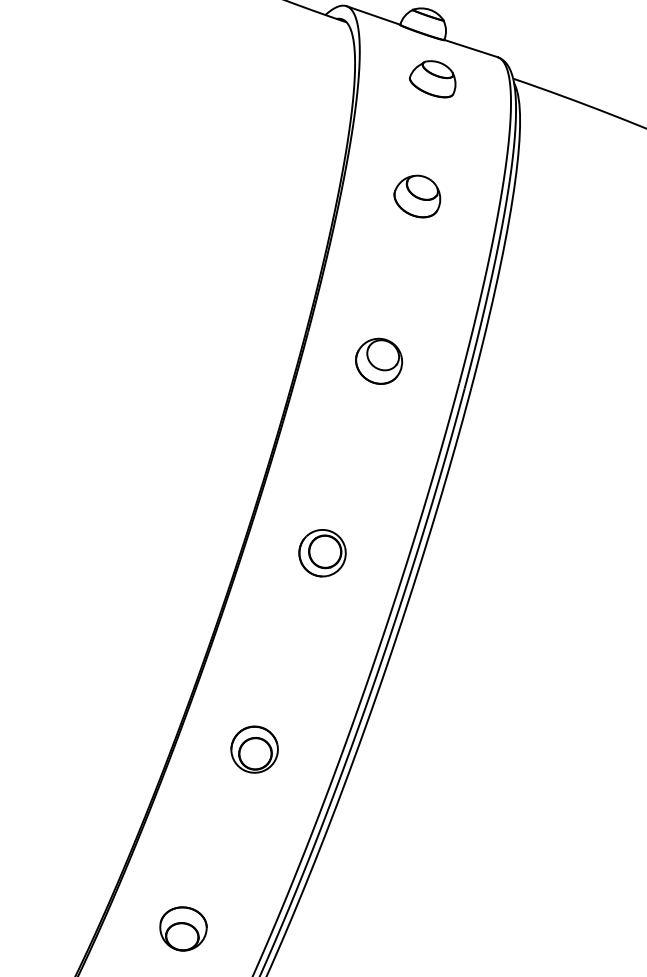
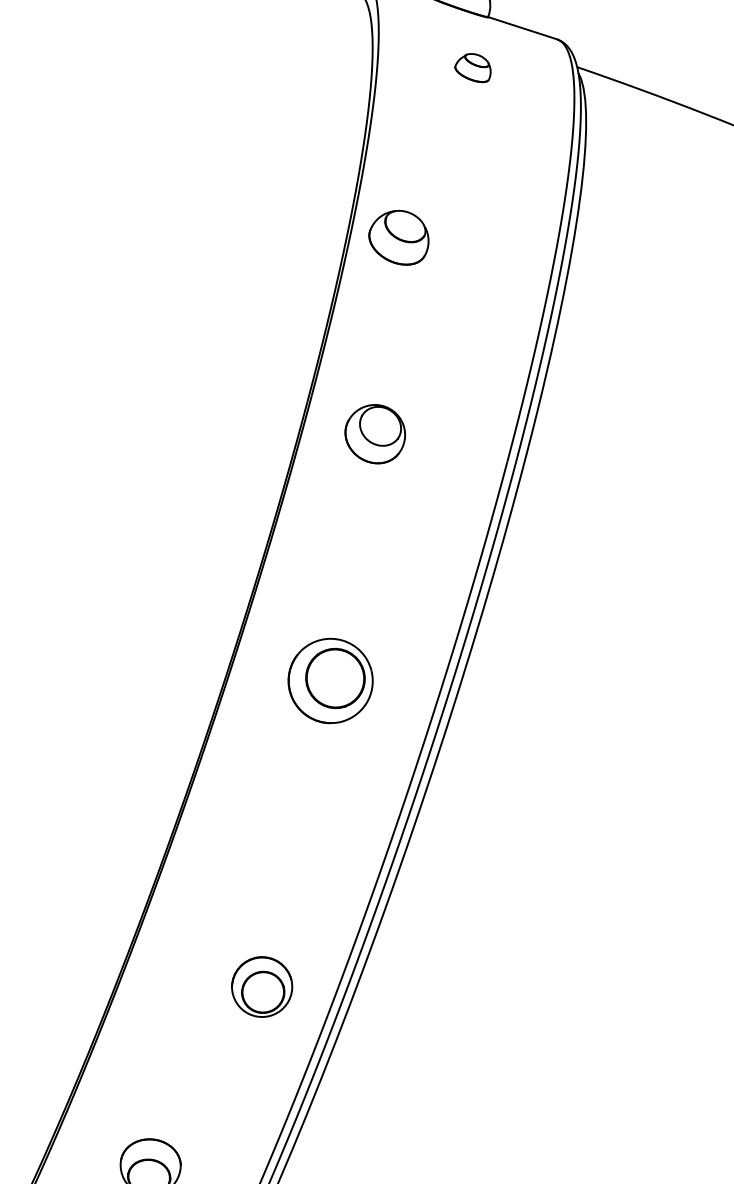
part: (432, 79) -> (472, 68), size x0.6
part: (417, 196) -> (399, 237), moved
part: (379, 360) -> (375, 433), moved
part: (322, 553) -> (330, 681), size x1.4
part: (254, 749) -> (261, 986), moved

